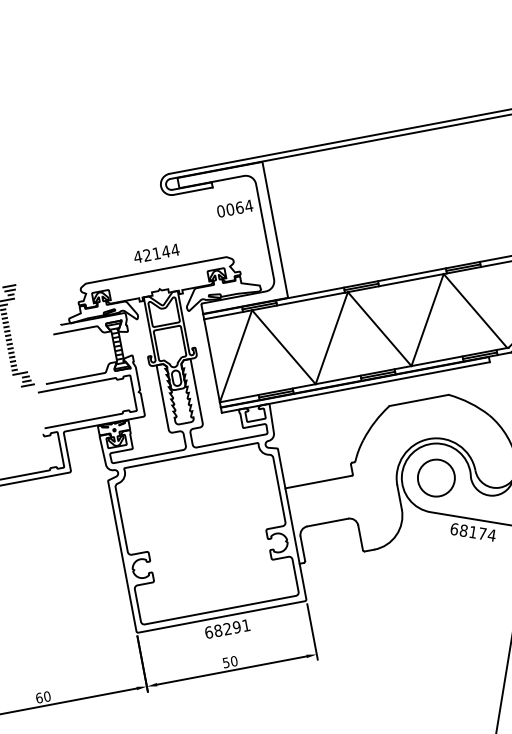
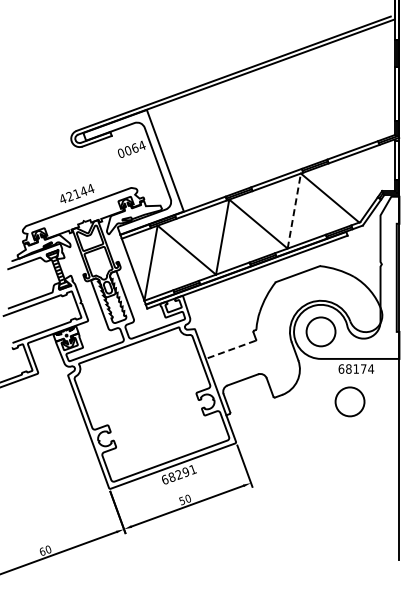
line: (427, 319) -> (294, 210), solid -> dashed
line: (318, 481) -> (230, 349), solid -> dashed
circle: (457, 571) -> (349, 401), added

